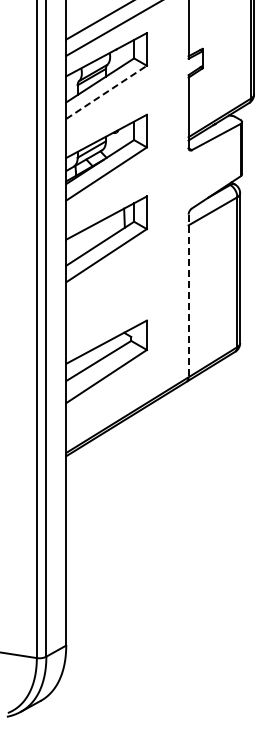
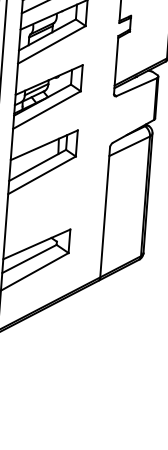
line: (106, 92) -> (51, 44), dashed -> solid
line: (188, 296) -> (105, 212), dashed -> solid

